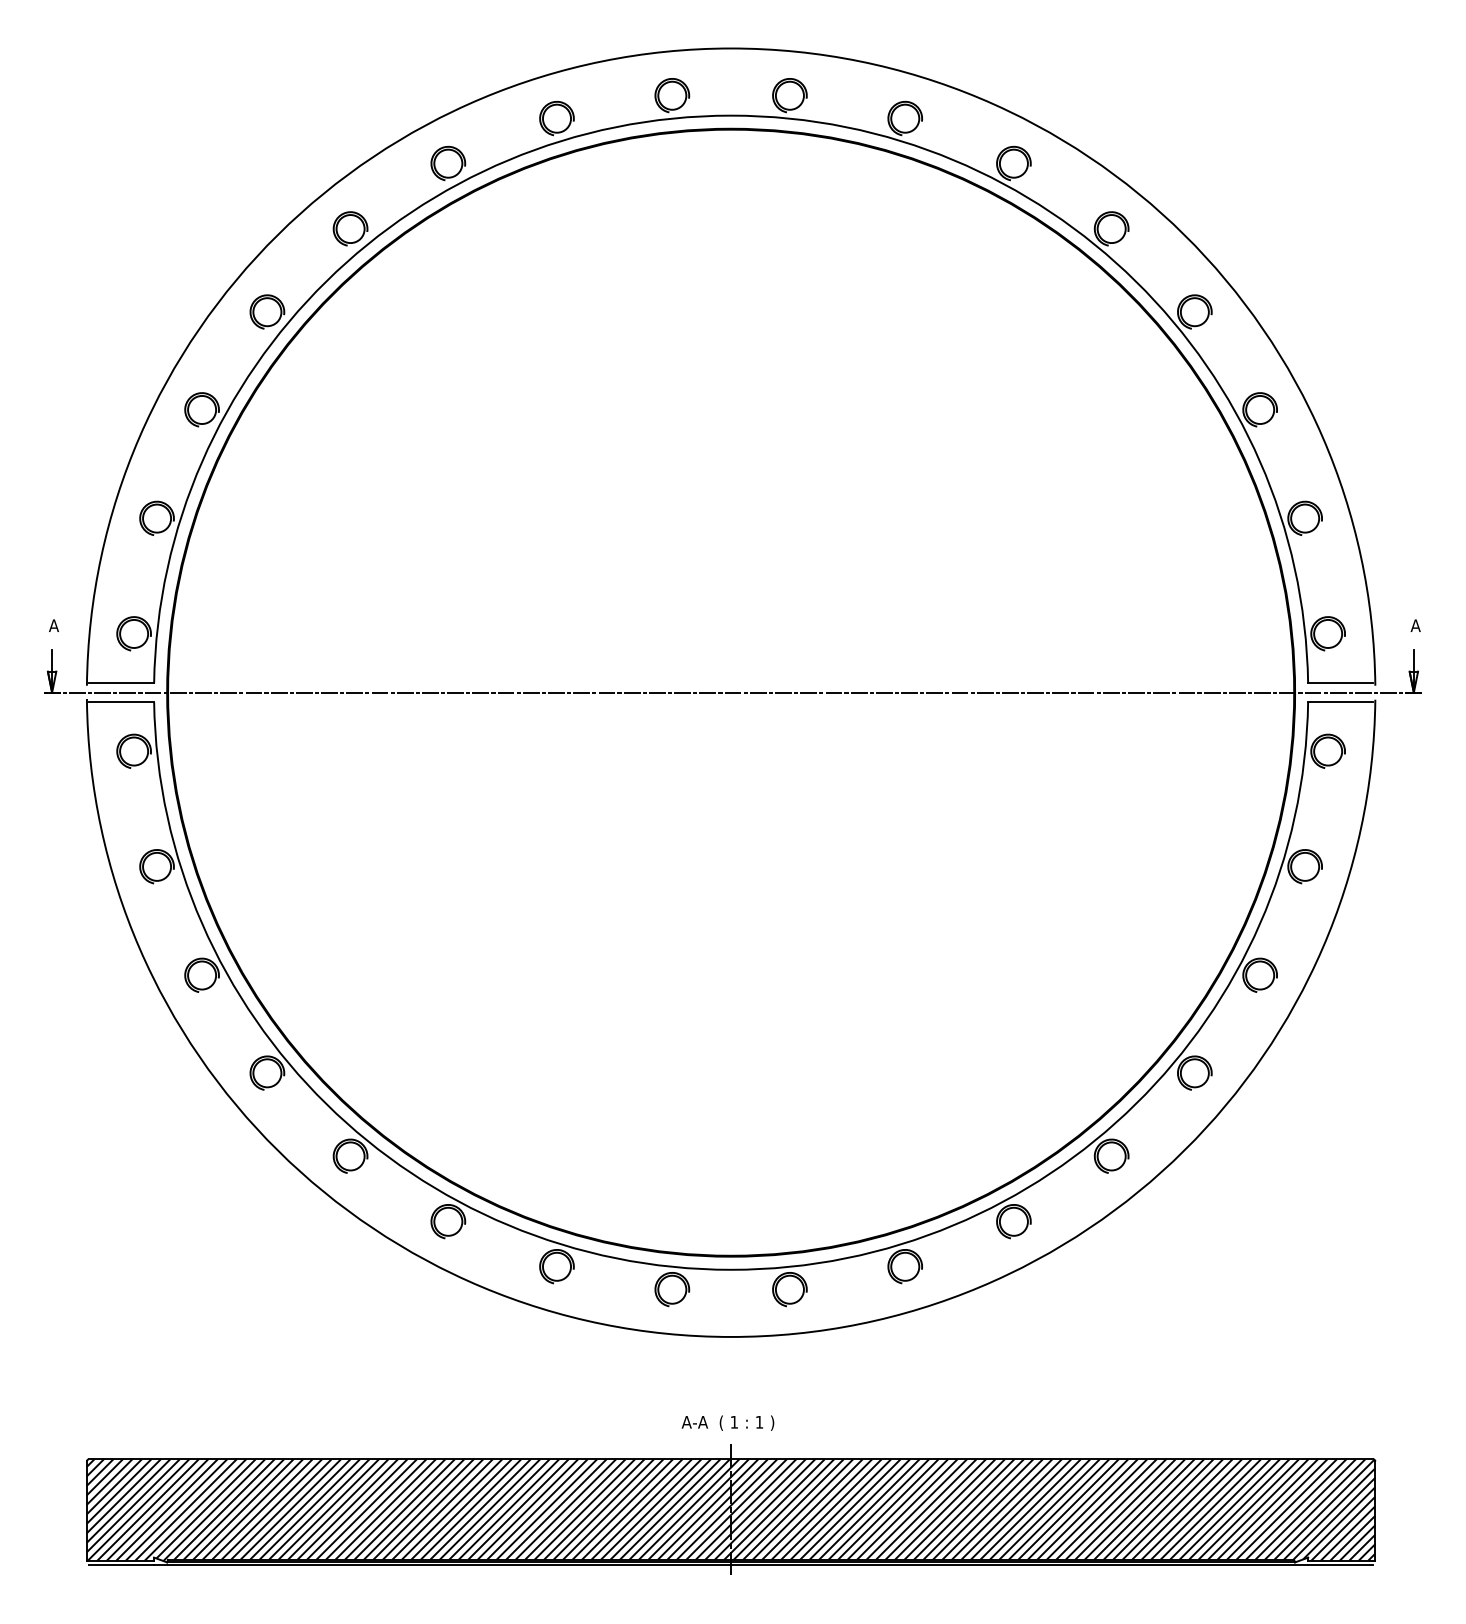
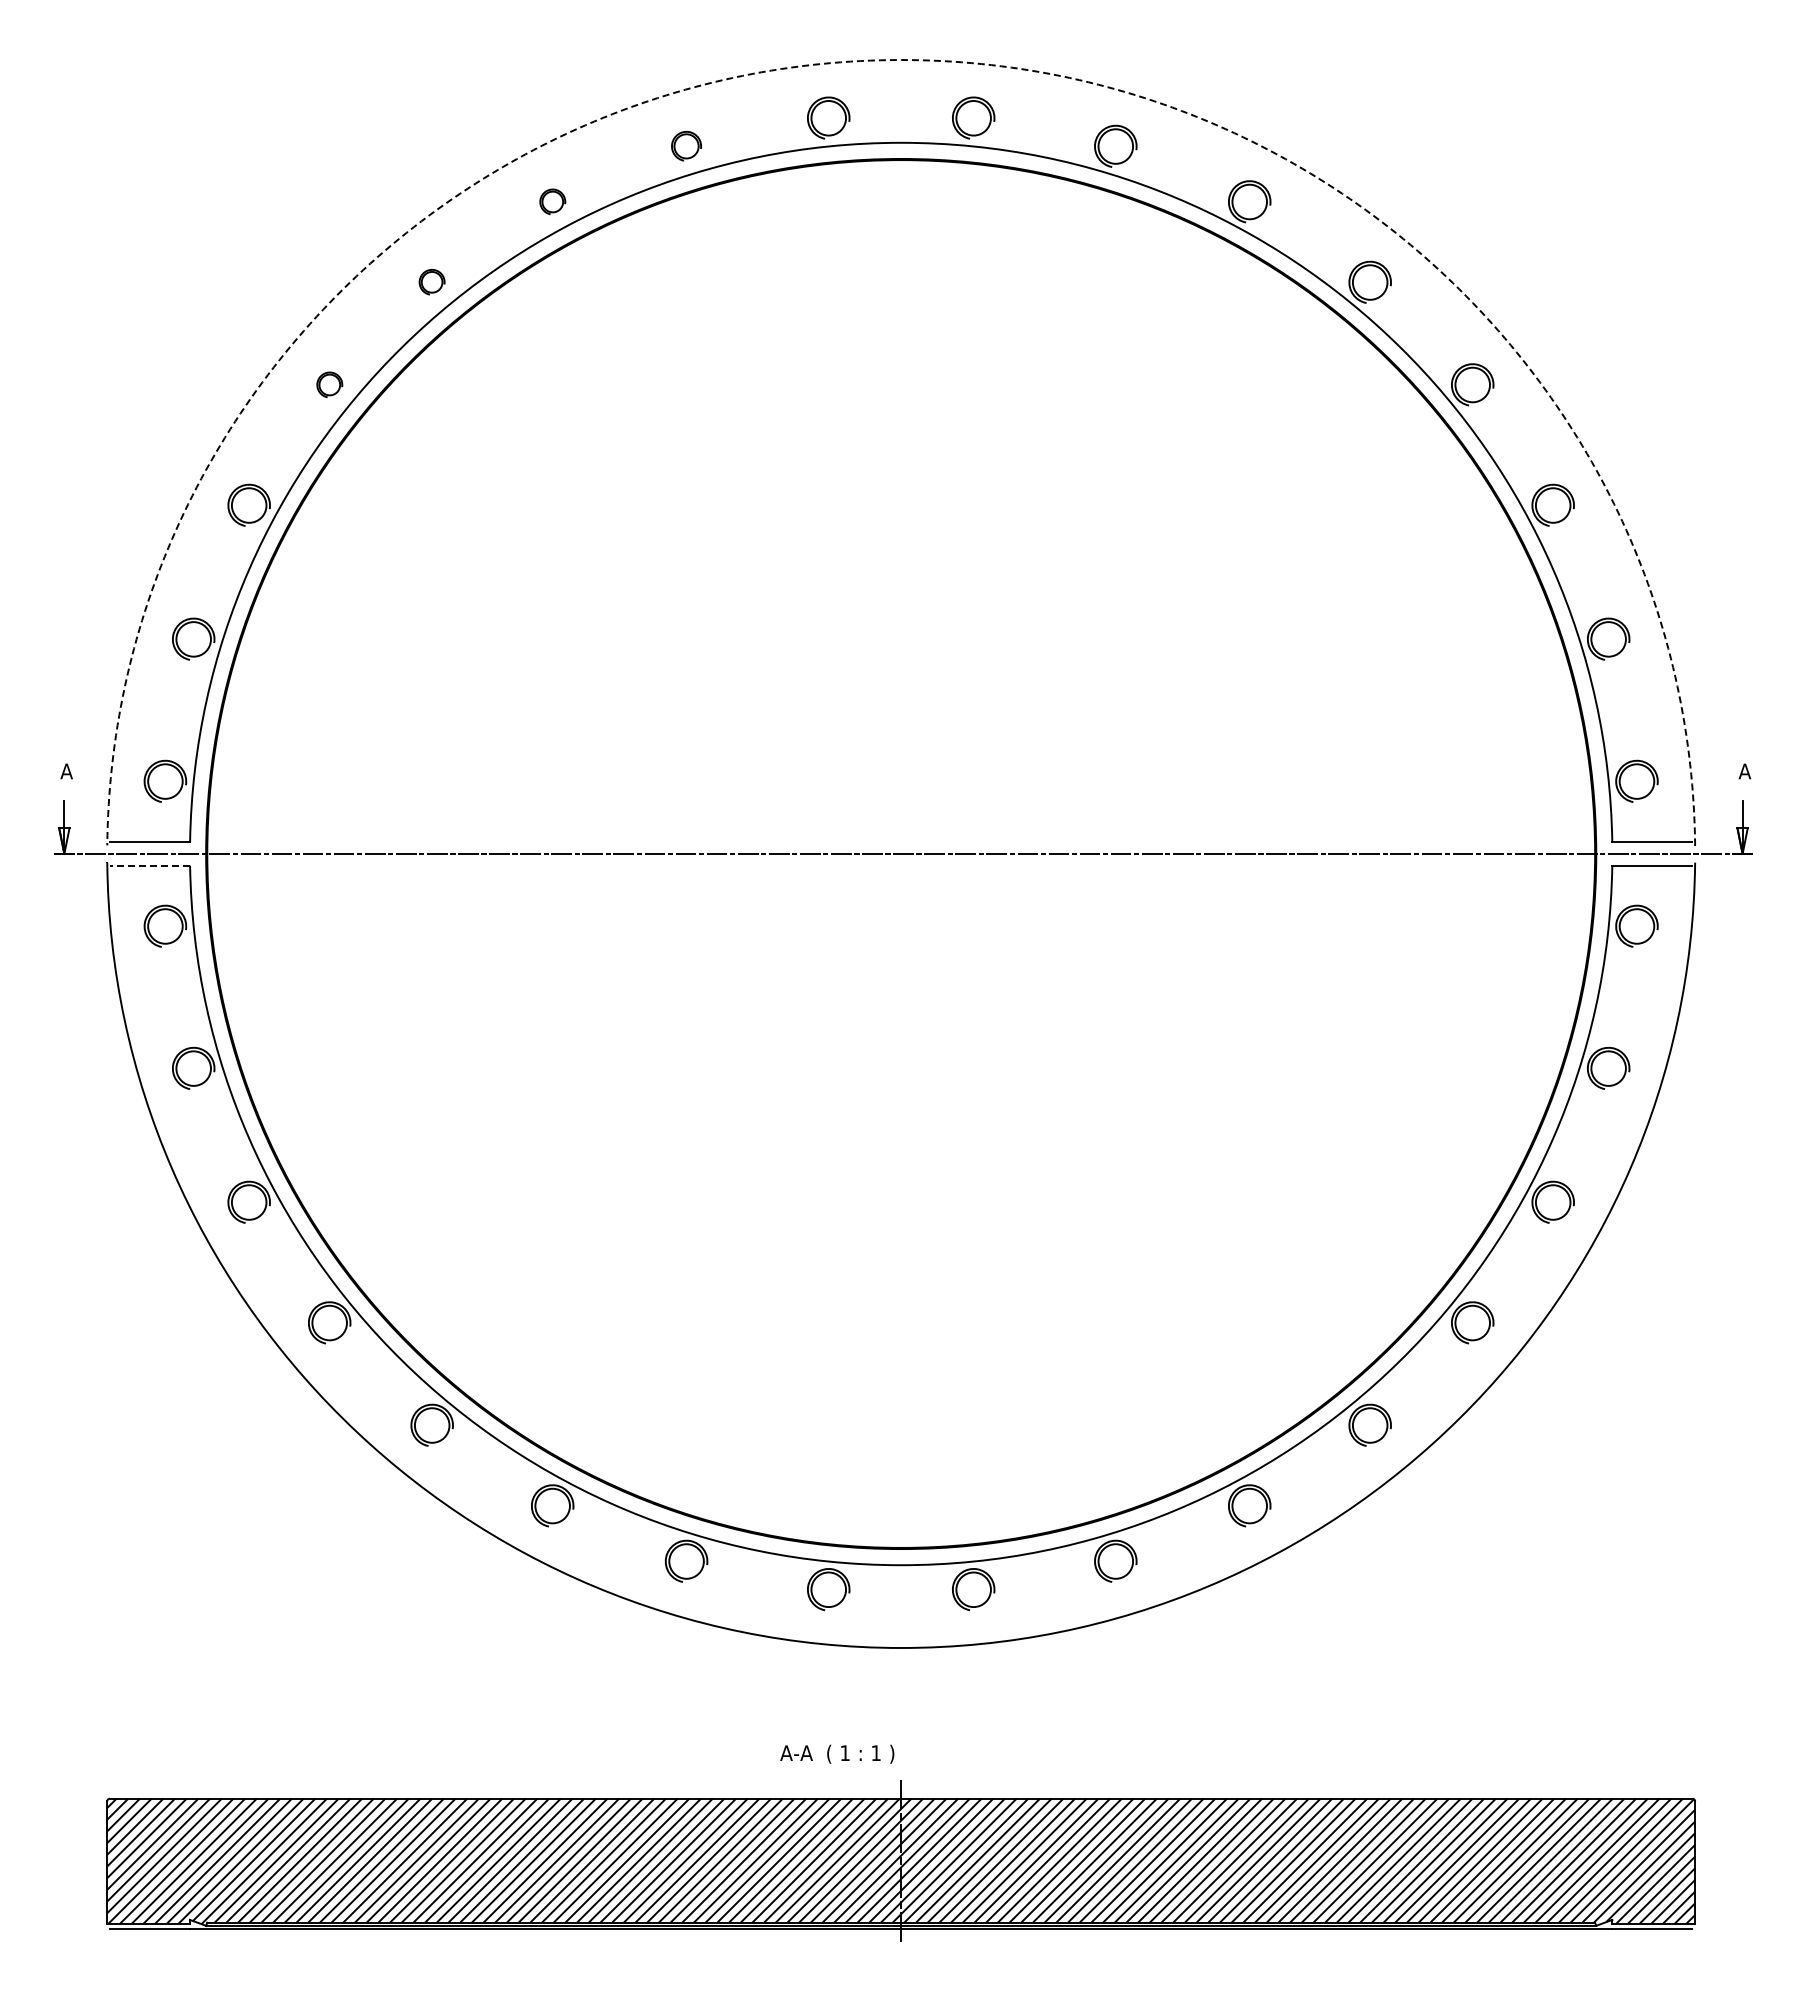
arc: (731, 48) -> (901, 60), solid -> dashed
part: (556, 117) -> (686, 145), size x0.7
part: (448, 163) -> (552, 201), size x0.6
part: (350, 228) -> (431, 281), size x0.6
part: (267, 311) -> (329, 384), size x0.6
line: (121, 702) -> (149, 865), solid -> dashed
text: (728, 1422) -> (837, 1753), moved

